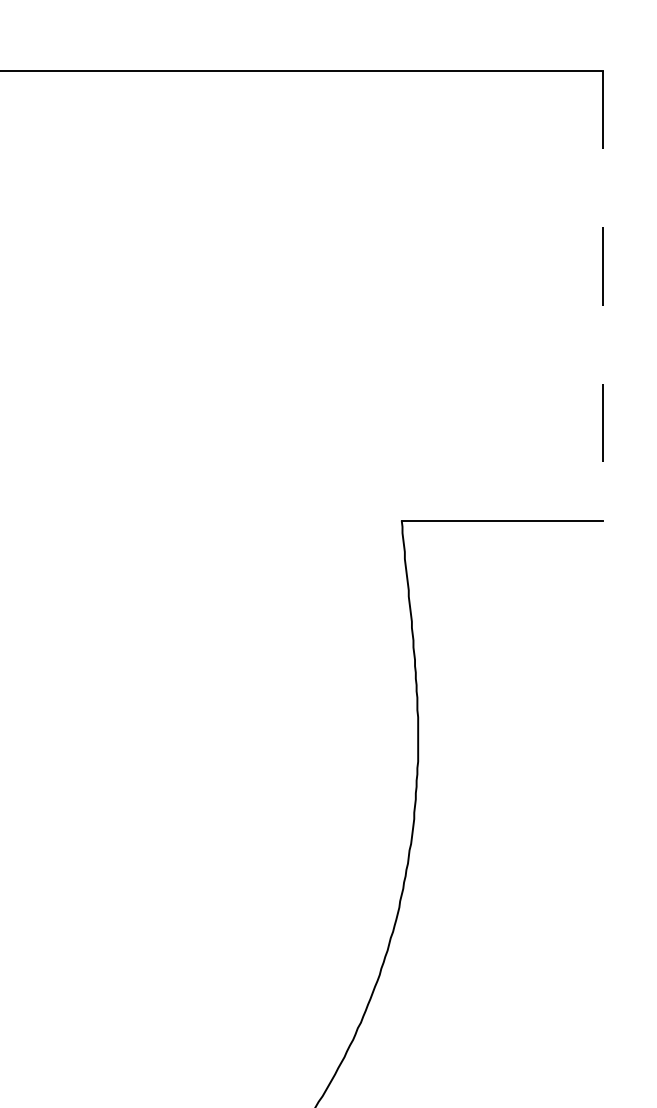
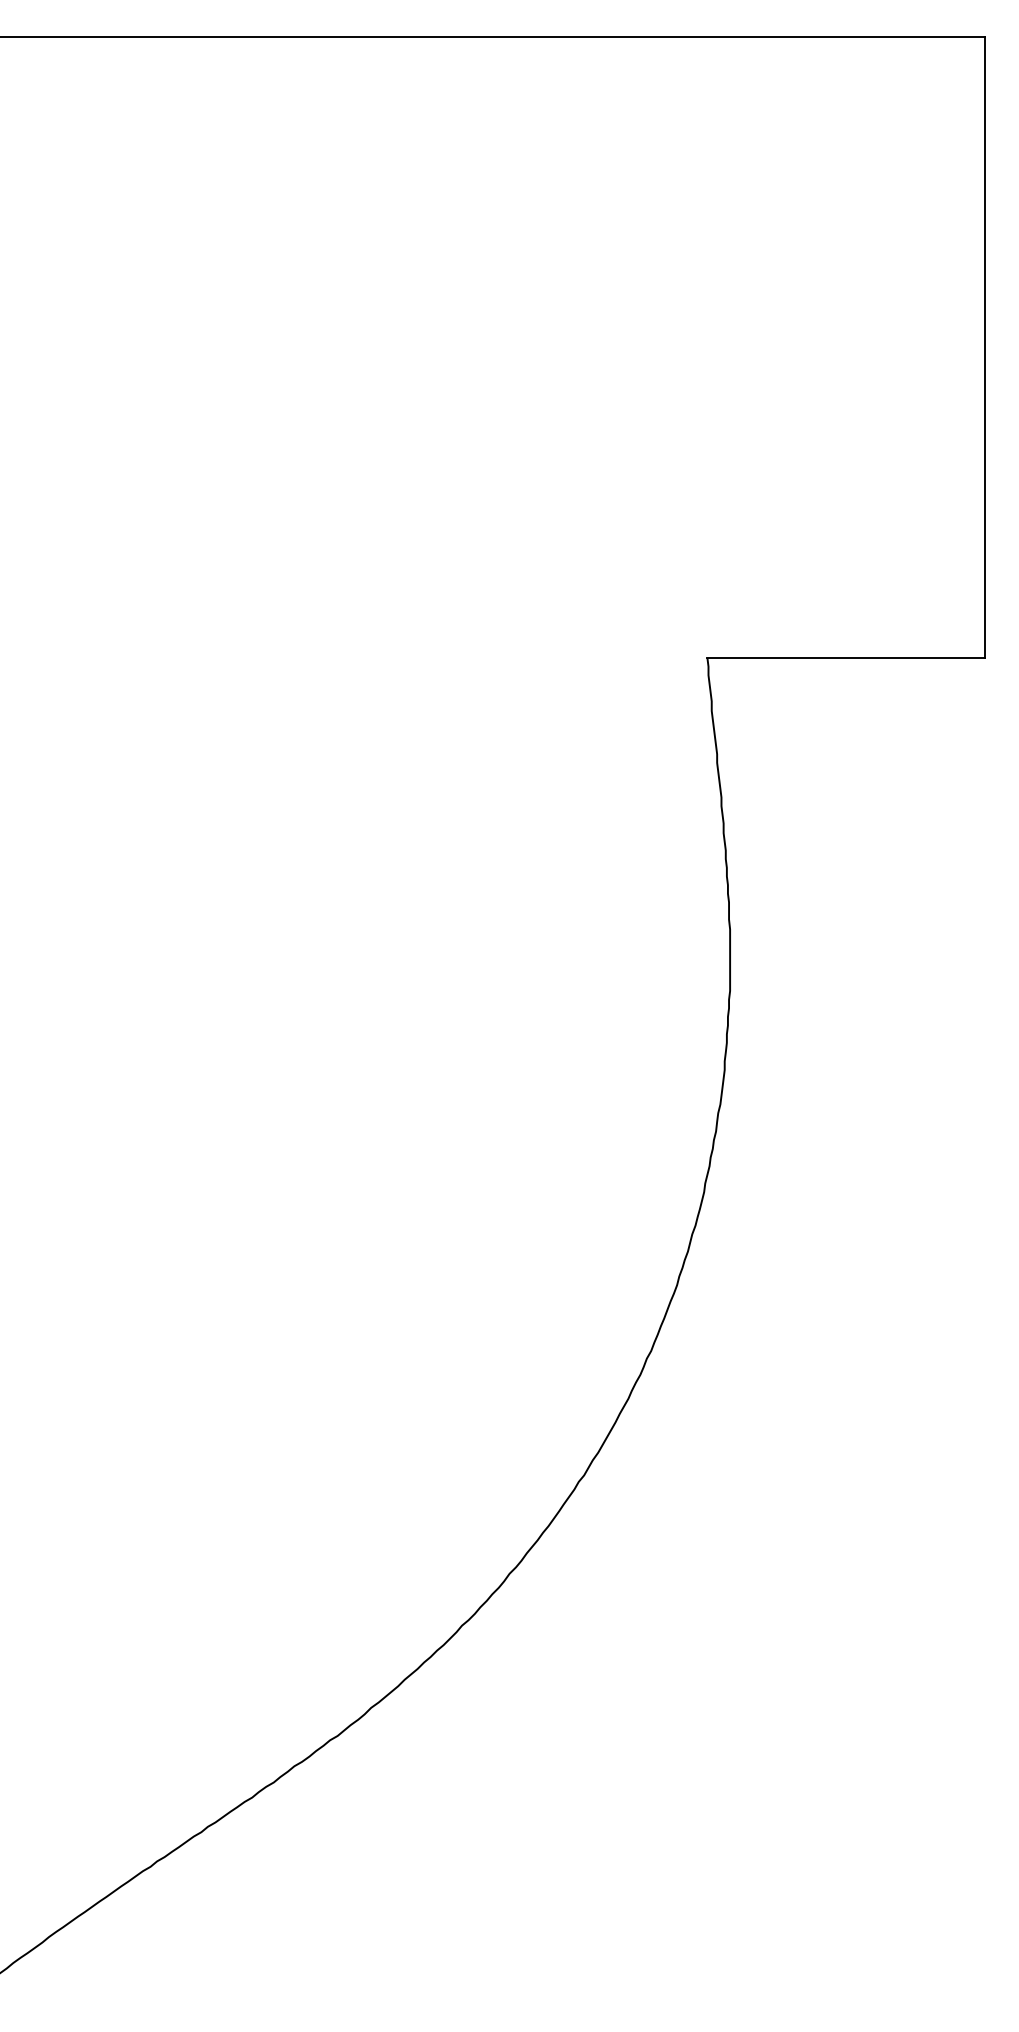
line: (602, 295) -> (984, 347), dashed -> solid

